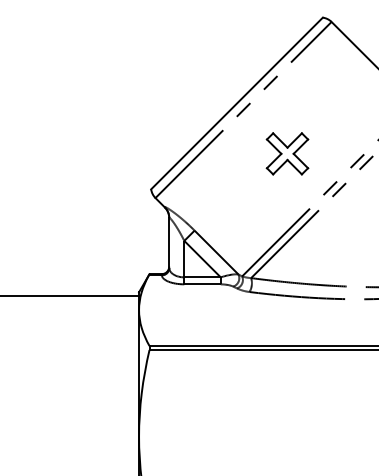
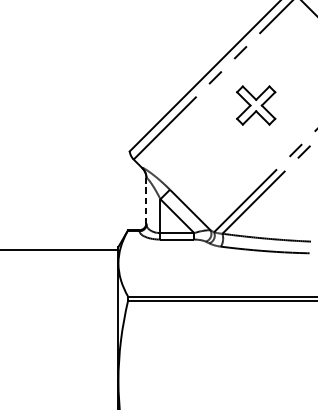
part: (287, 153) -> (256, 105), moved
line: (169, 242) -> (146, 200), solid -> dashed

